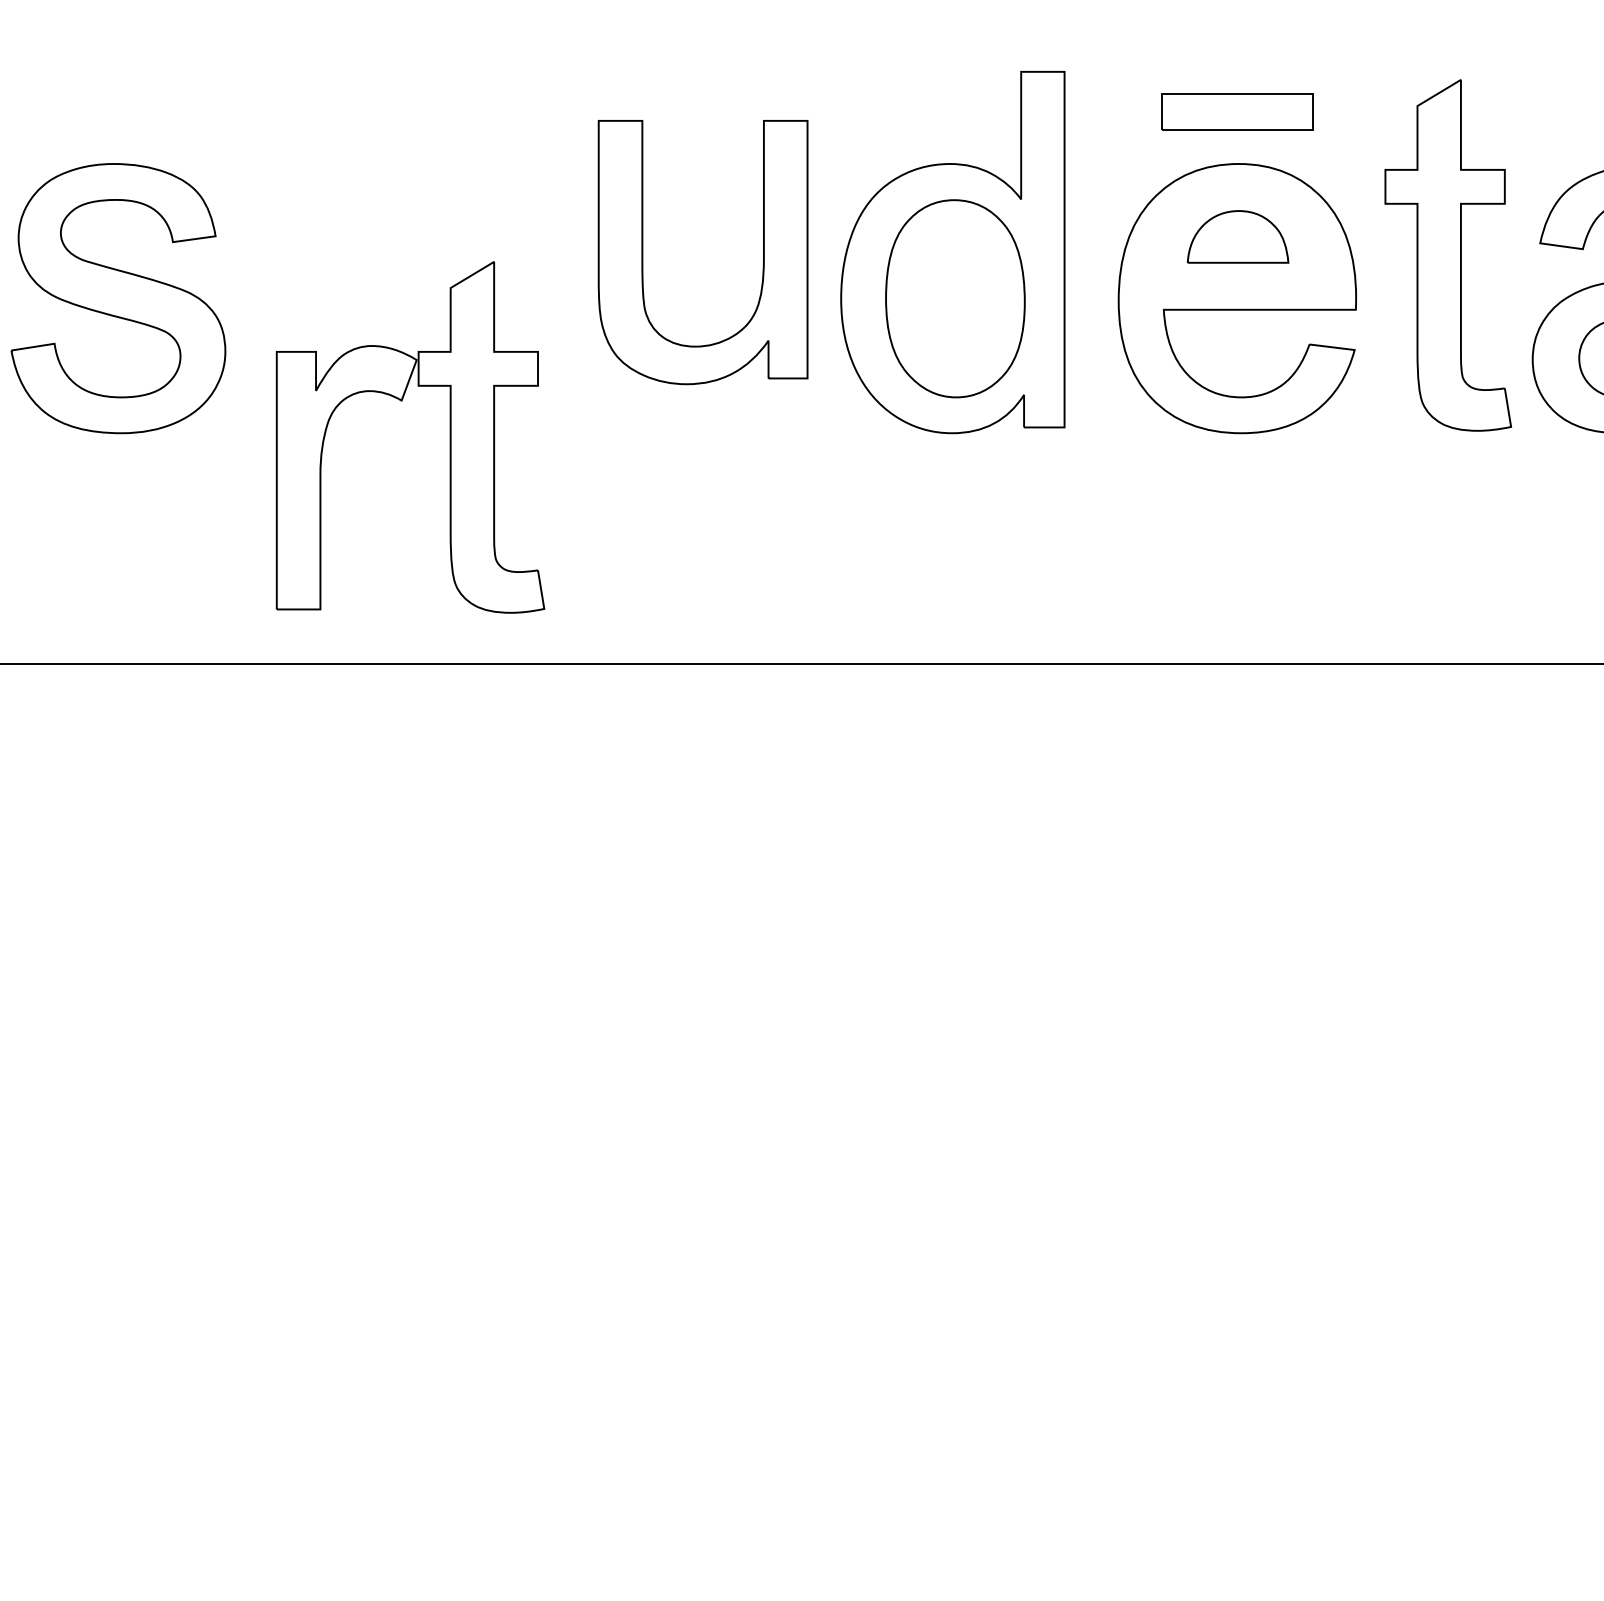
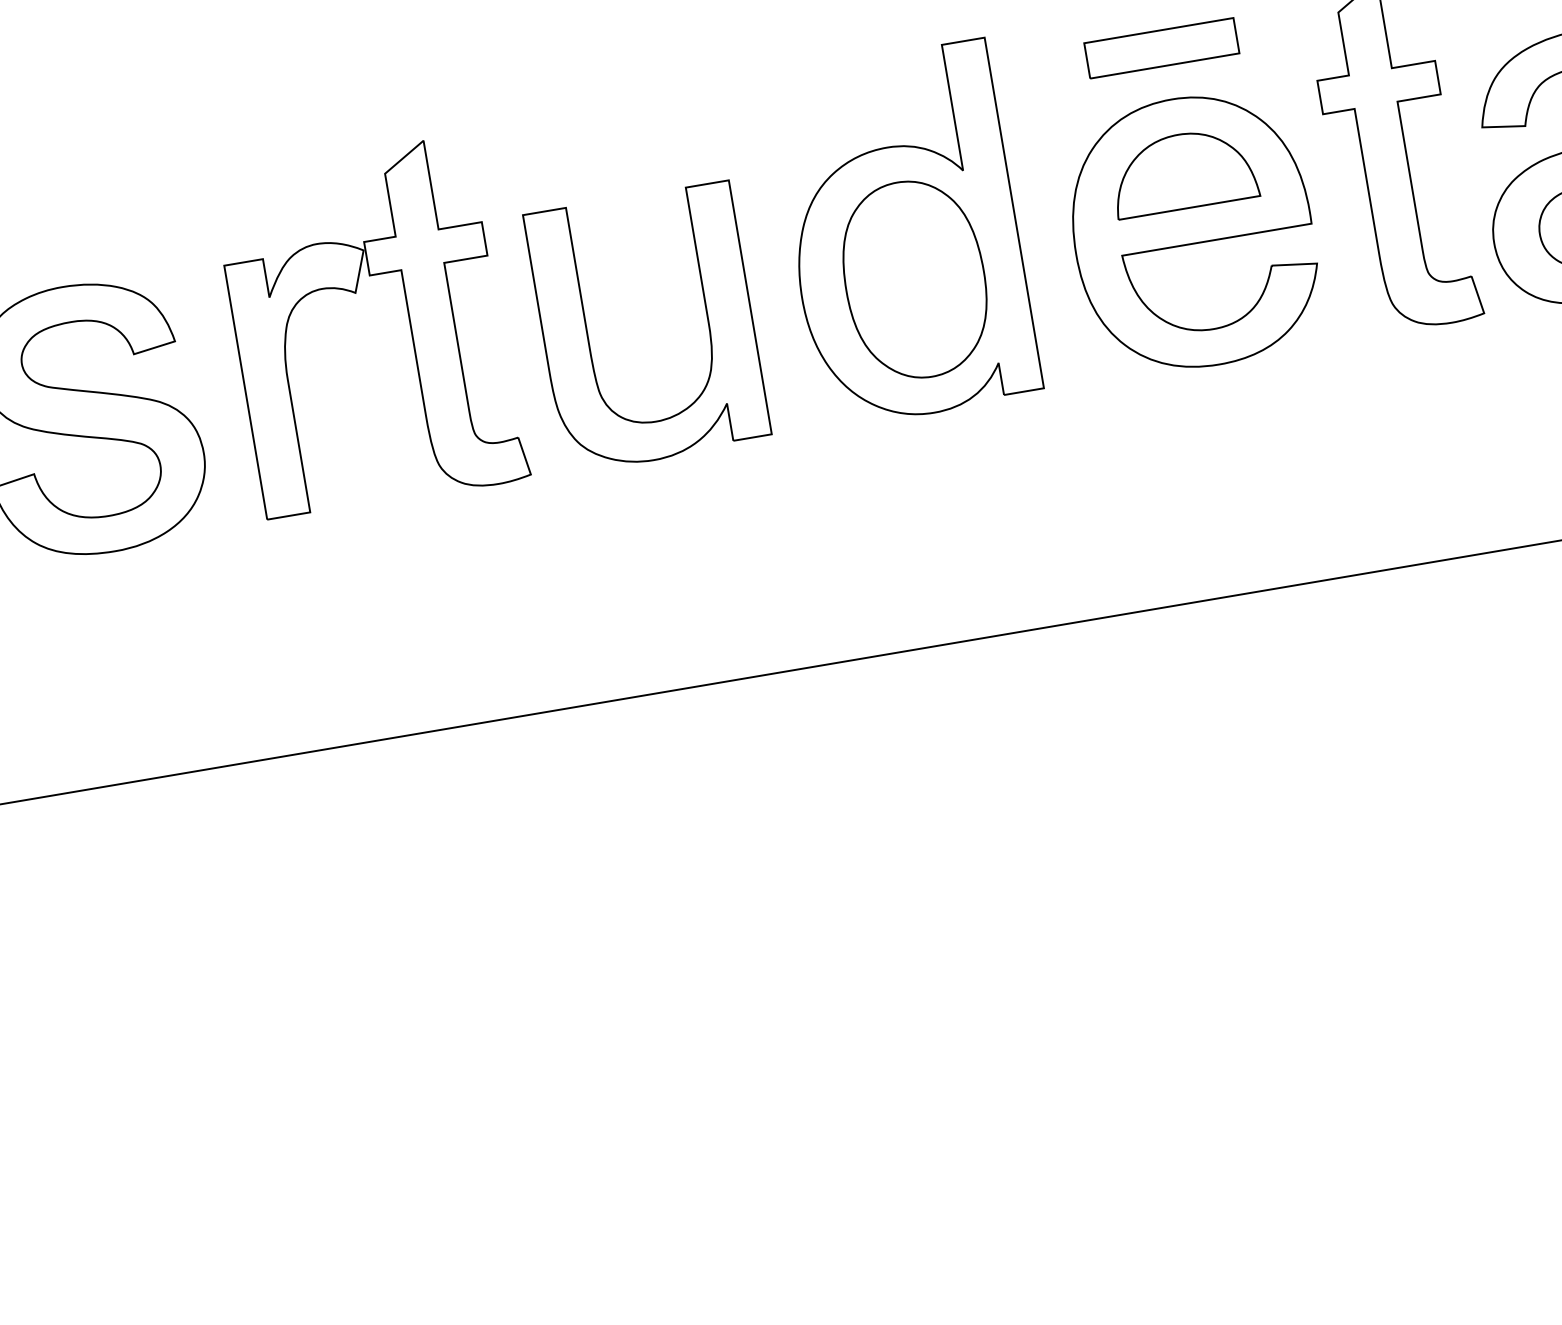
part: (1237, 236) -> (1182, 171), size x1.43
part: (643, 252) -> (589, 337), moved
part: (402, 401) -> (356, 293), moved

